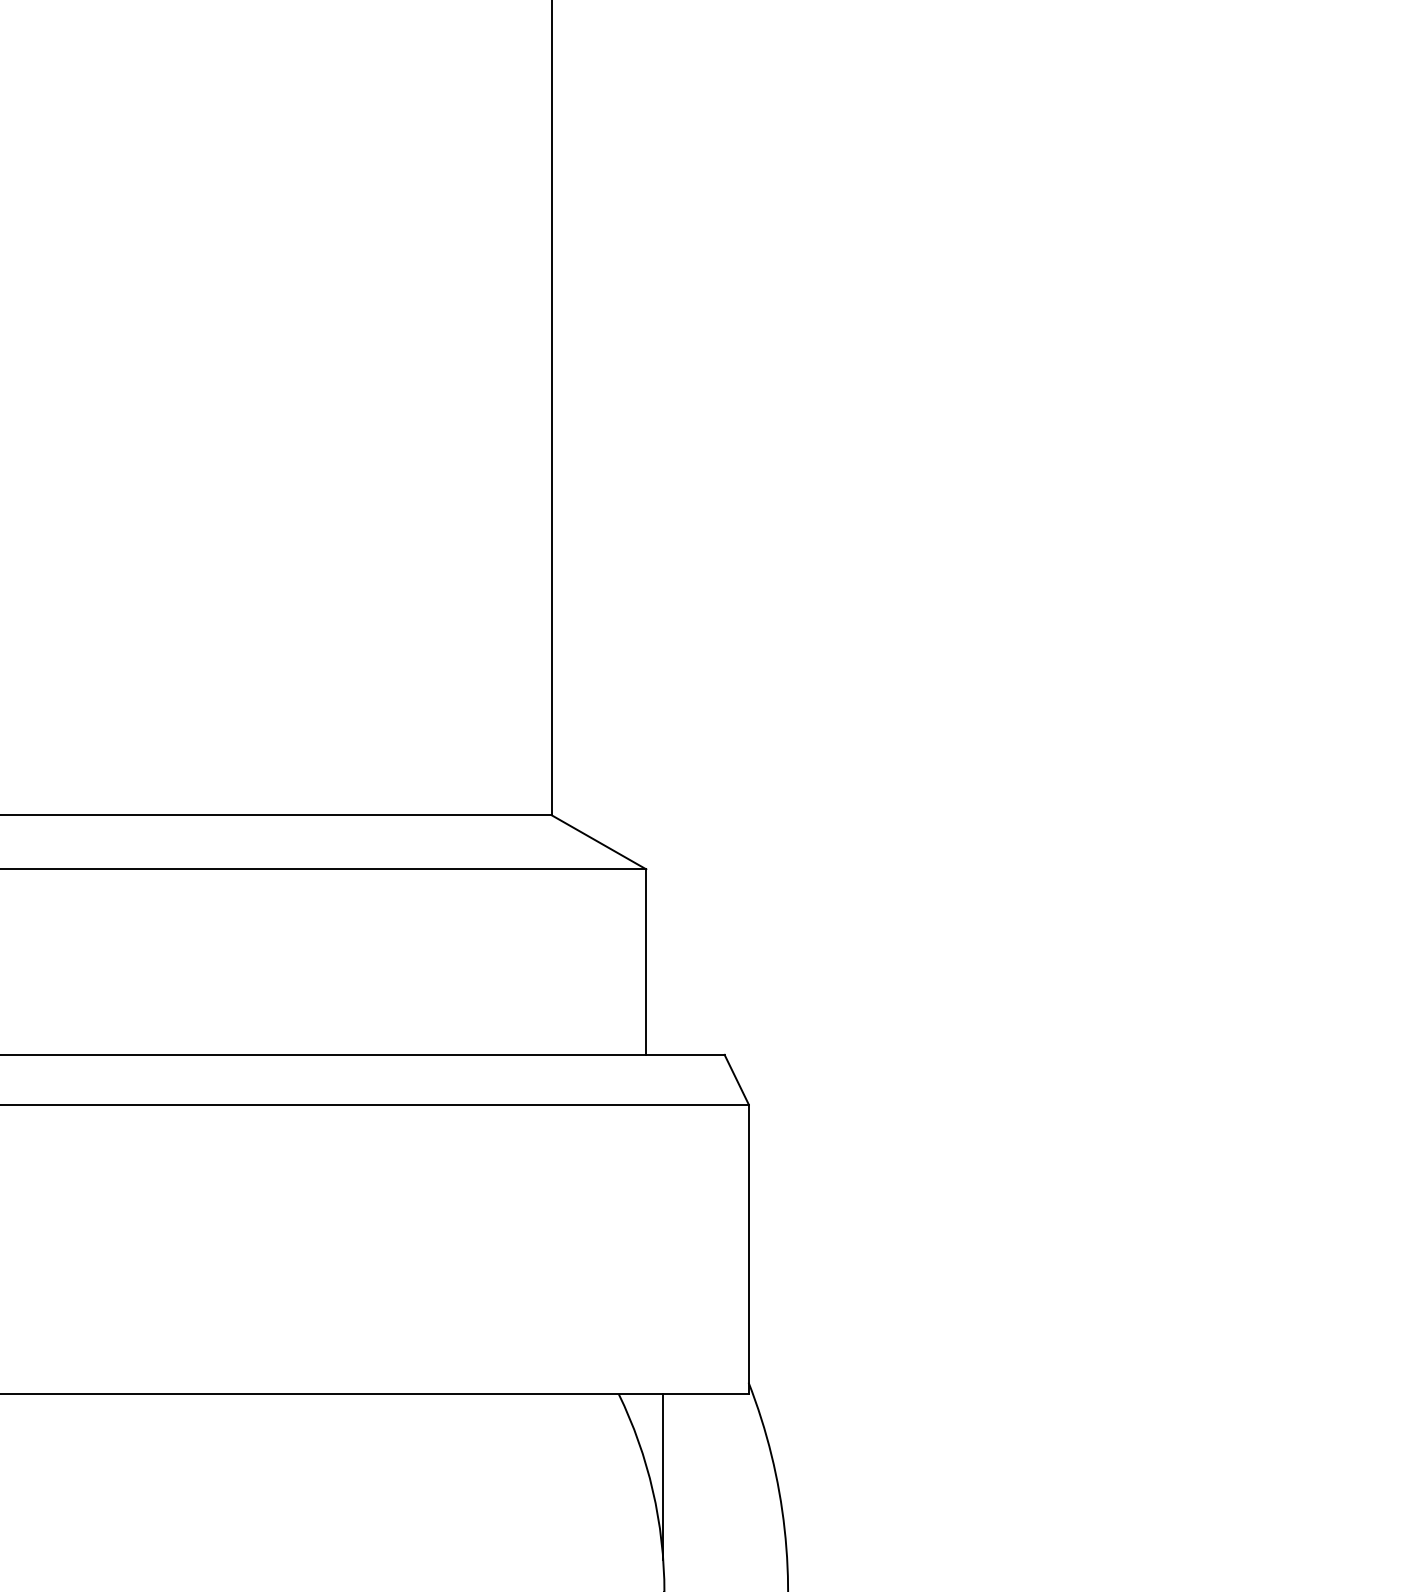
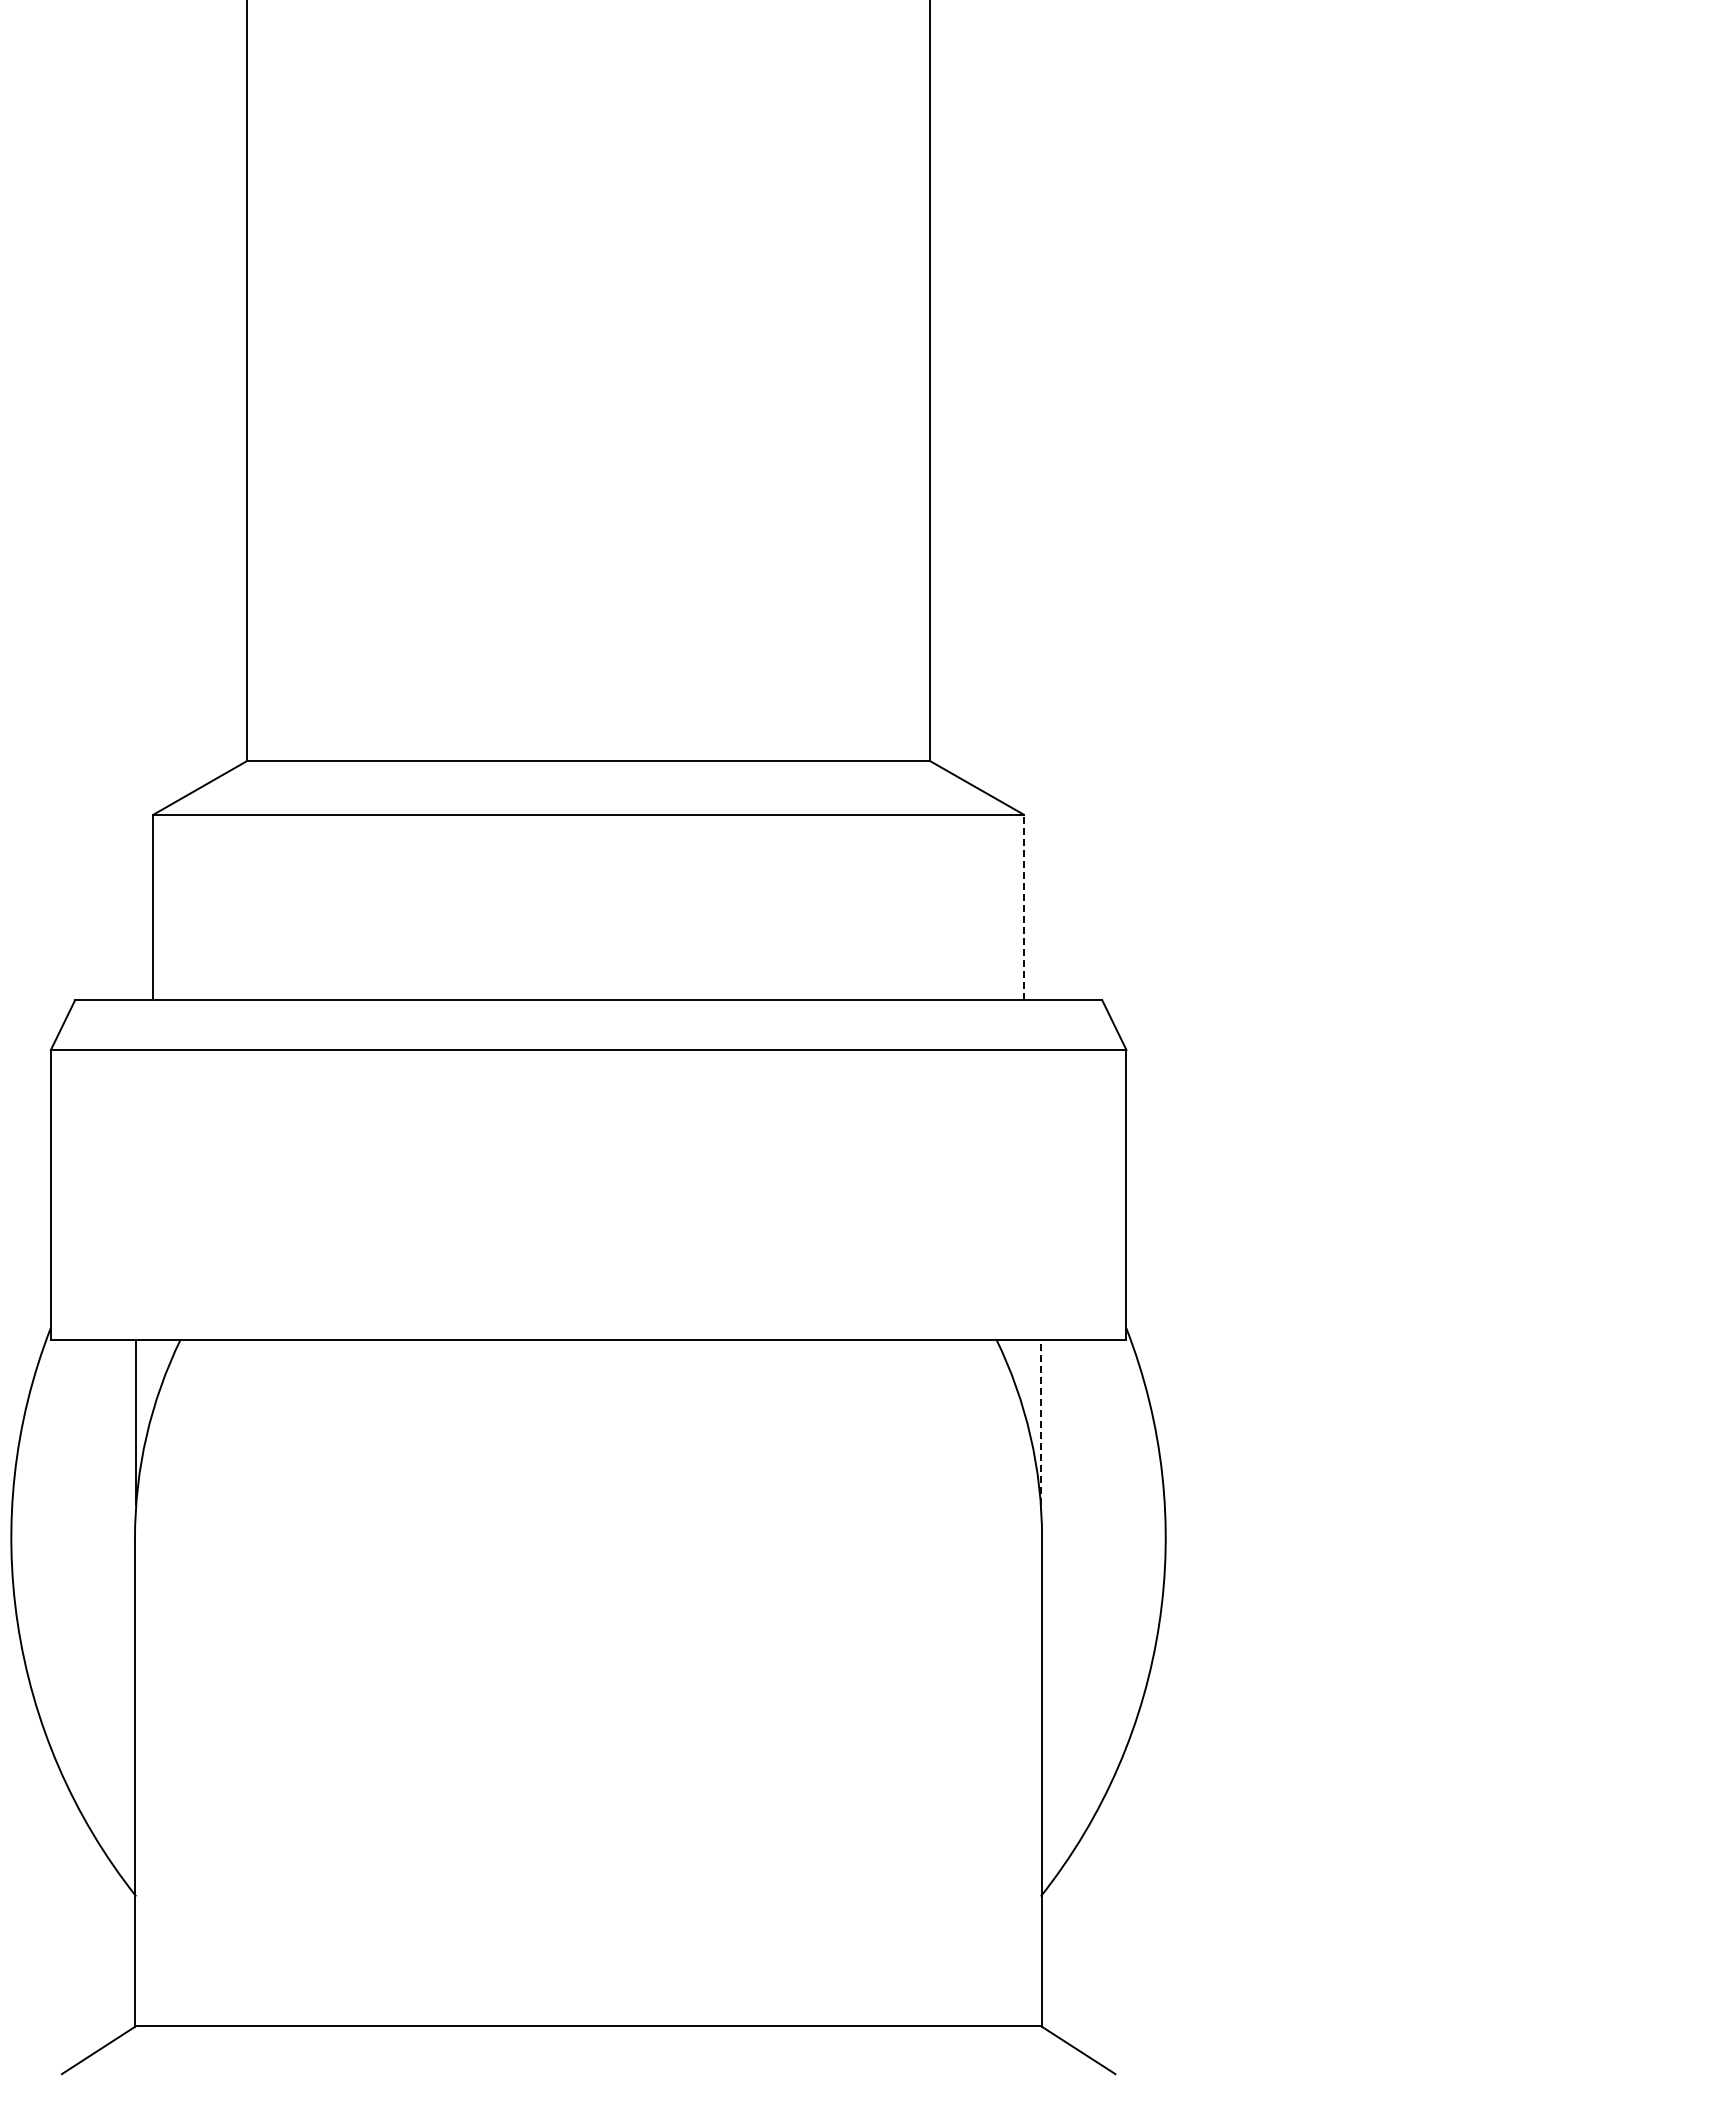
line: (645, 962) -> (1023, 907), solid -> dashed
line: (662, 1477) -> (1040, 1422), solid -> dashed

